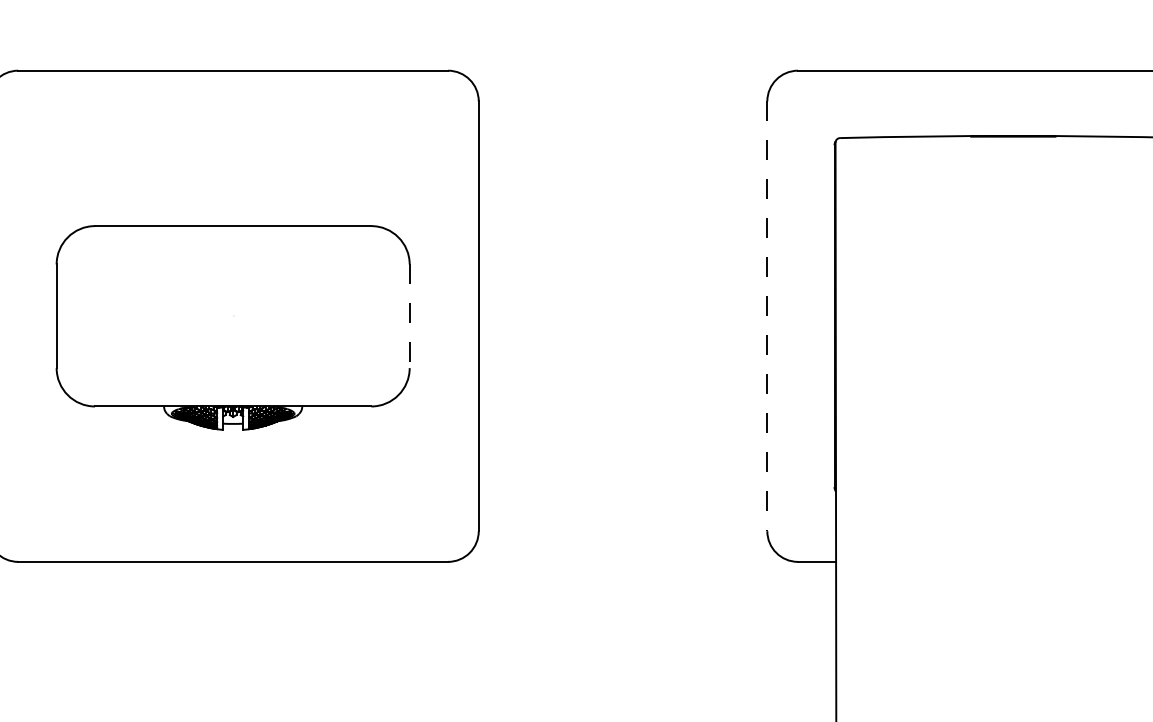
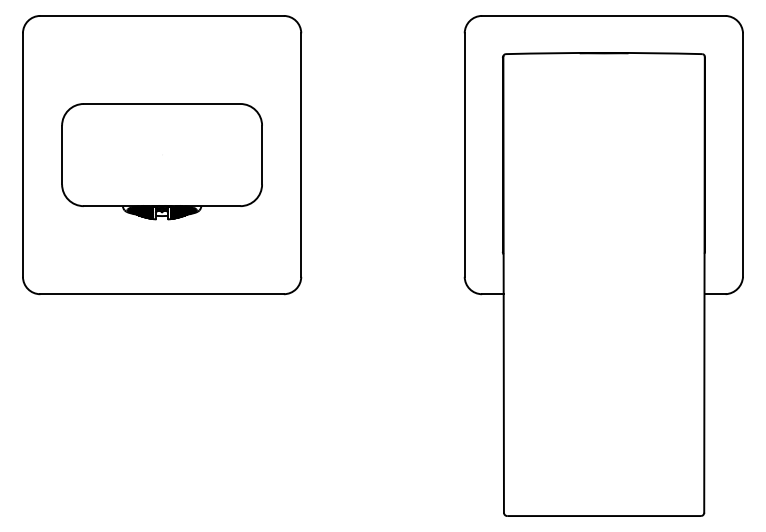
line: (410, 317) -> (262, 155), dashed -> solid
line: (766, 317) -> (464, 155), dashed -> solid

